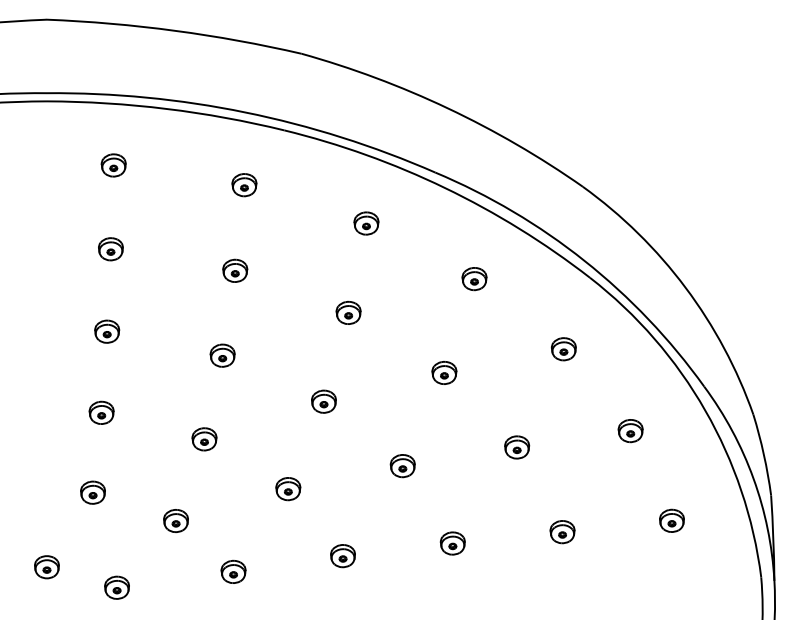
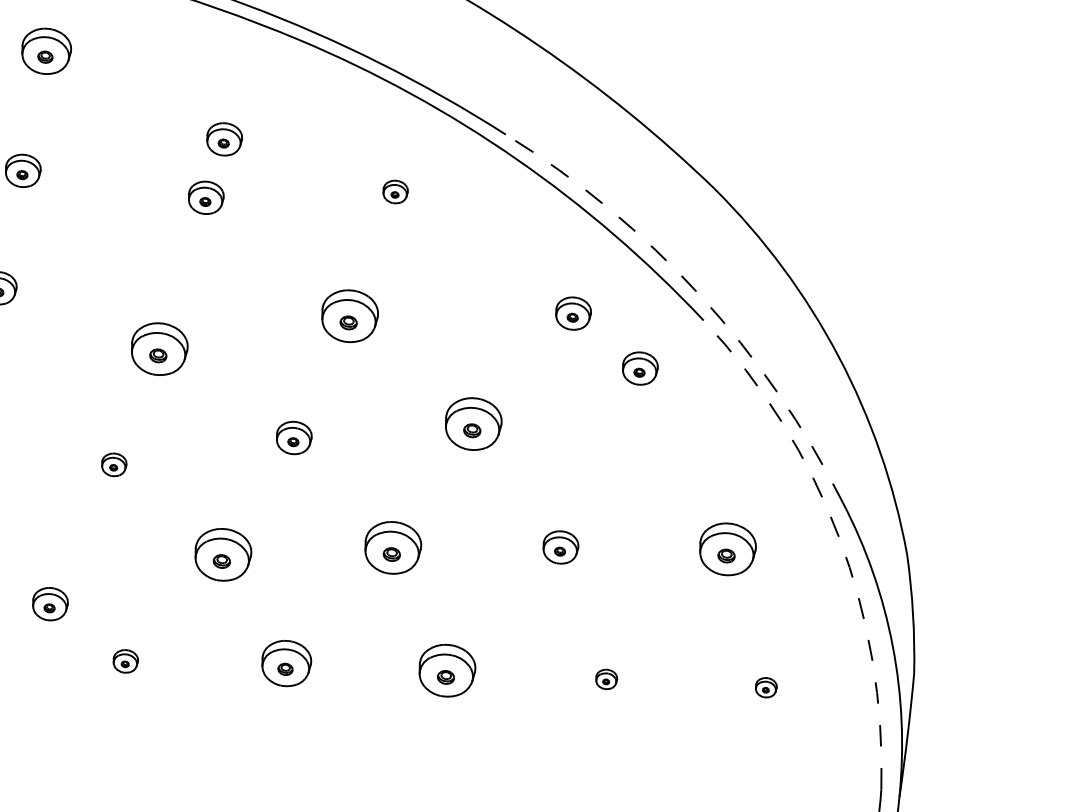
part: (113, 165) -> (45, 51), size x1.4
part: (244, 185) -> (224, 139), moved
part: (366, 223) -> (395, 192), size x0.7
arc: (584, 260) -> (699, 294), solid -> dashed
part: (235, 270) -> (206, 197), moved
part: (474, 279) -> (573, 314), moved
part: (348, 312) -> (349, 315), size x1.6
part: (563, 349) -> (639, 368), moved
part: (222, 355) -> (158, 348), size x1.6
part: (444, 372) -> (473, 423), size x1.6
arc: (705, 410) -> (839, 537), solid -> dashed
part: (630, 431) -> (726, 550), size x1.6
part: (204, 439) -> (114, 465), size x0.7
part: (402, 466) -> (391, 548), size x1.6
part: (288, 489) -> (223, 555), size x1.6
part: (175, 520) -> (49, 603), moved
part: (671, 520) -> (765, 687), size x0.6
part: (562, 532) -> (606, 679), size x0.6
part: (452, 543) -> (446, 670), size x1.6
part: (342, 556) -> (285, 664), size x1.4
part: (233, 571) -> (125, 660), size x0.7

